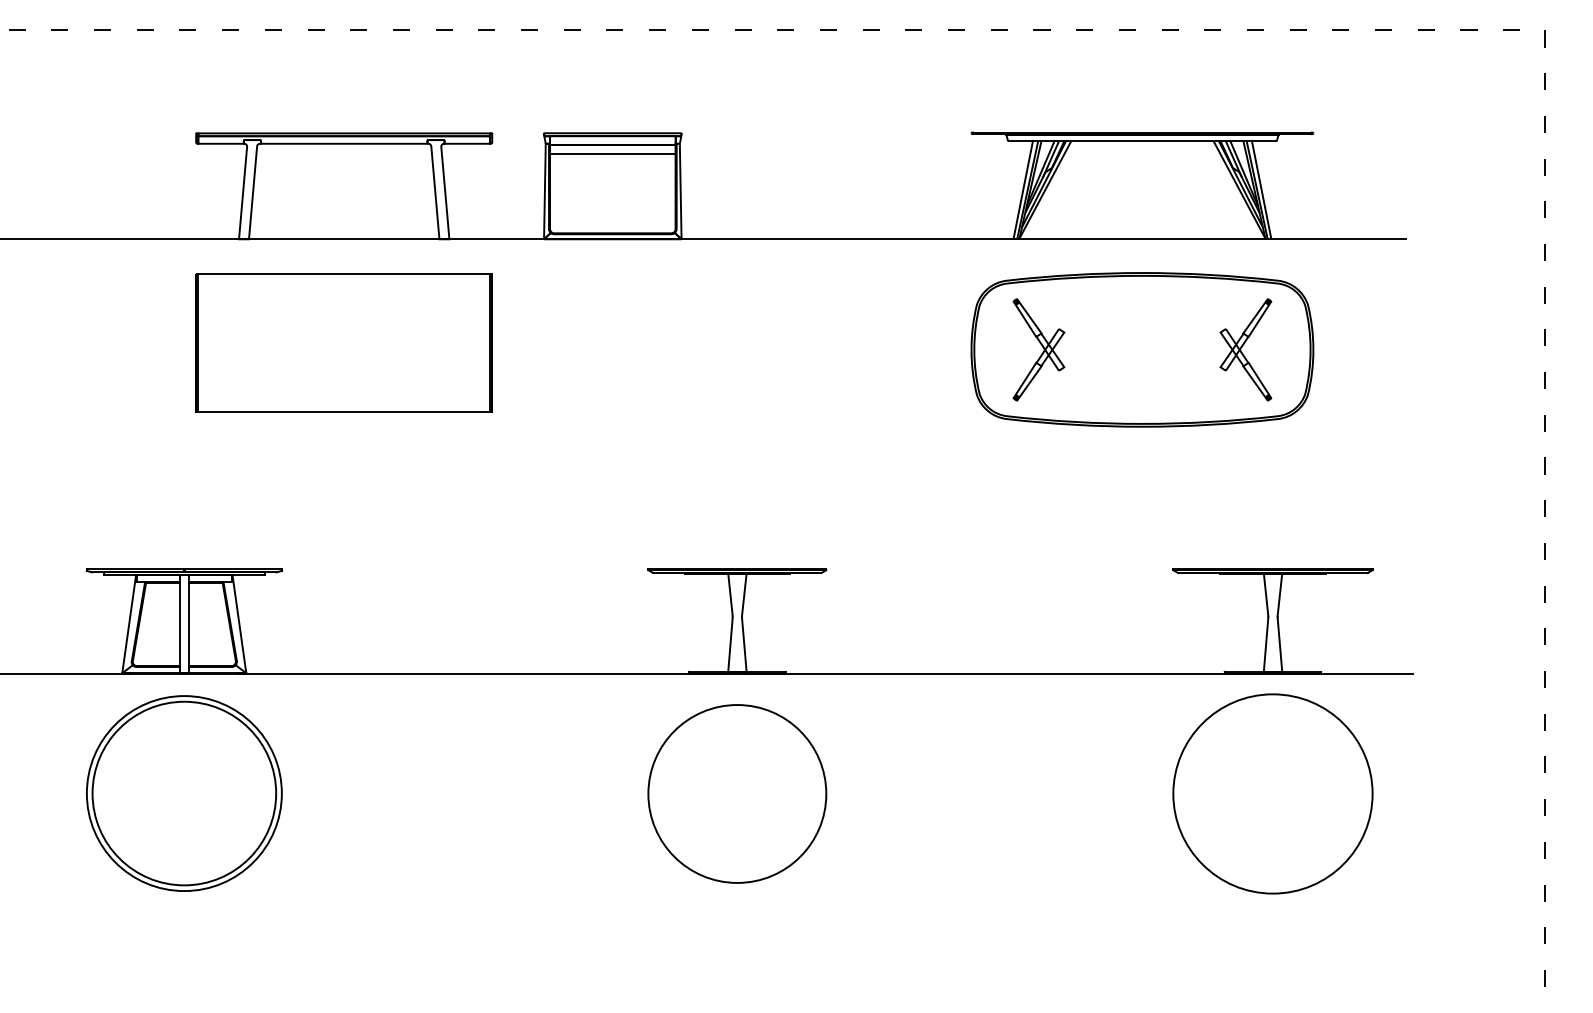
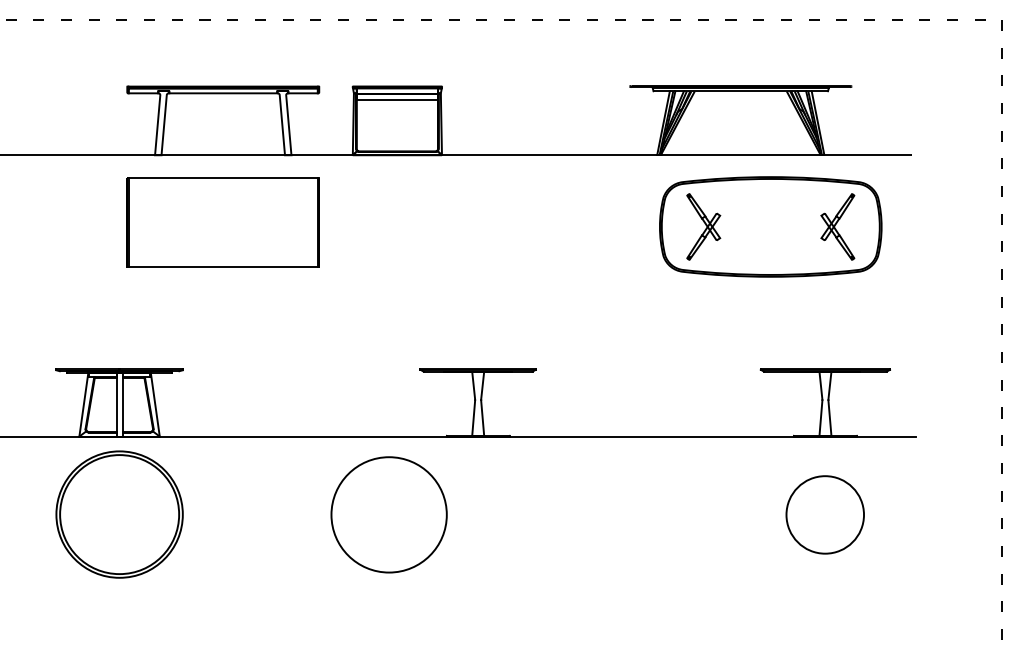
part: (1141, 349) -> (770, 226), moved
part: (736, 793) -> (388, 514), moved
part: (1271, 793) -> (824, 514), size x0.6

